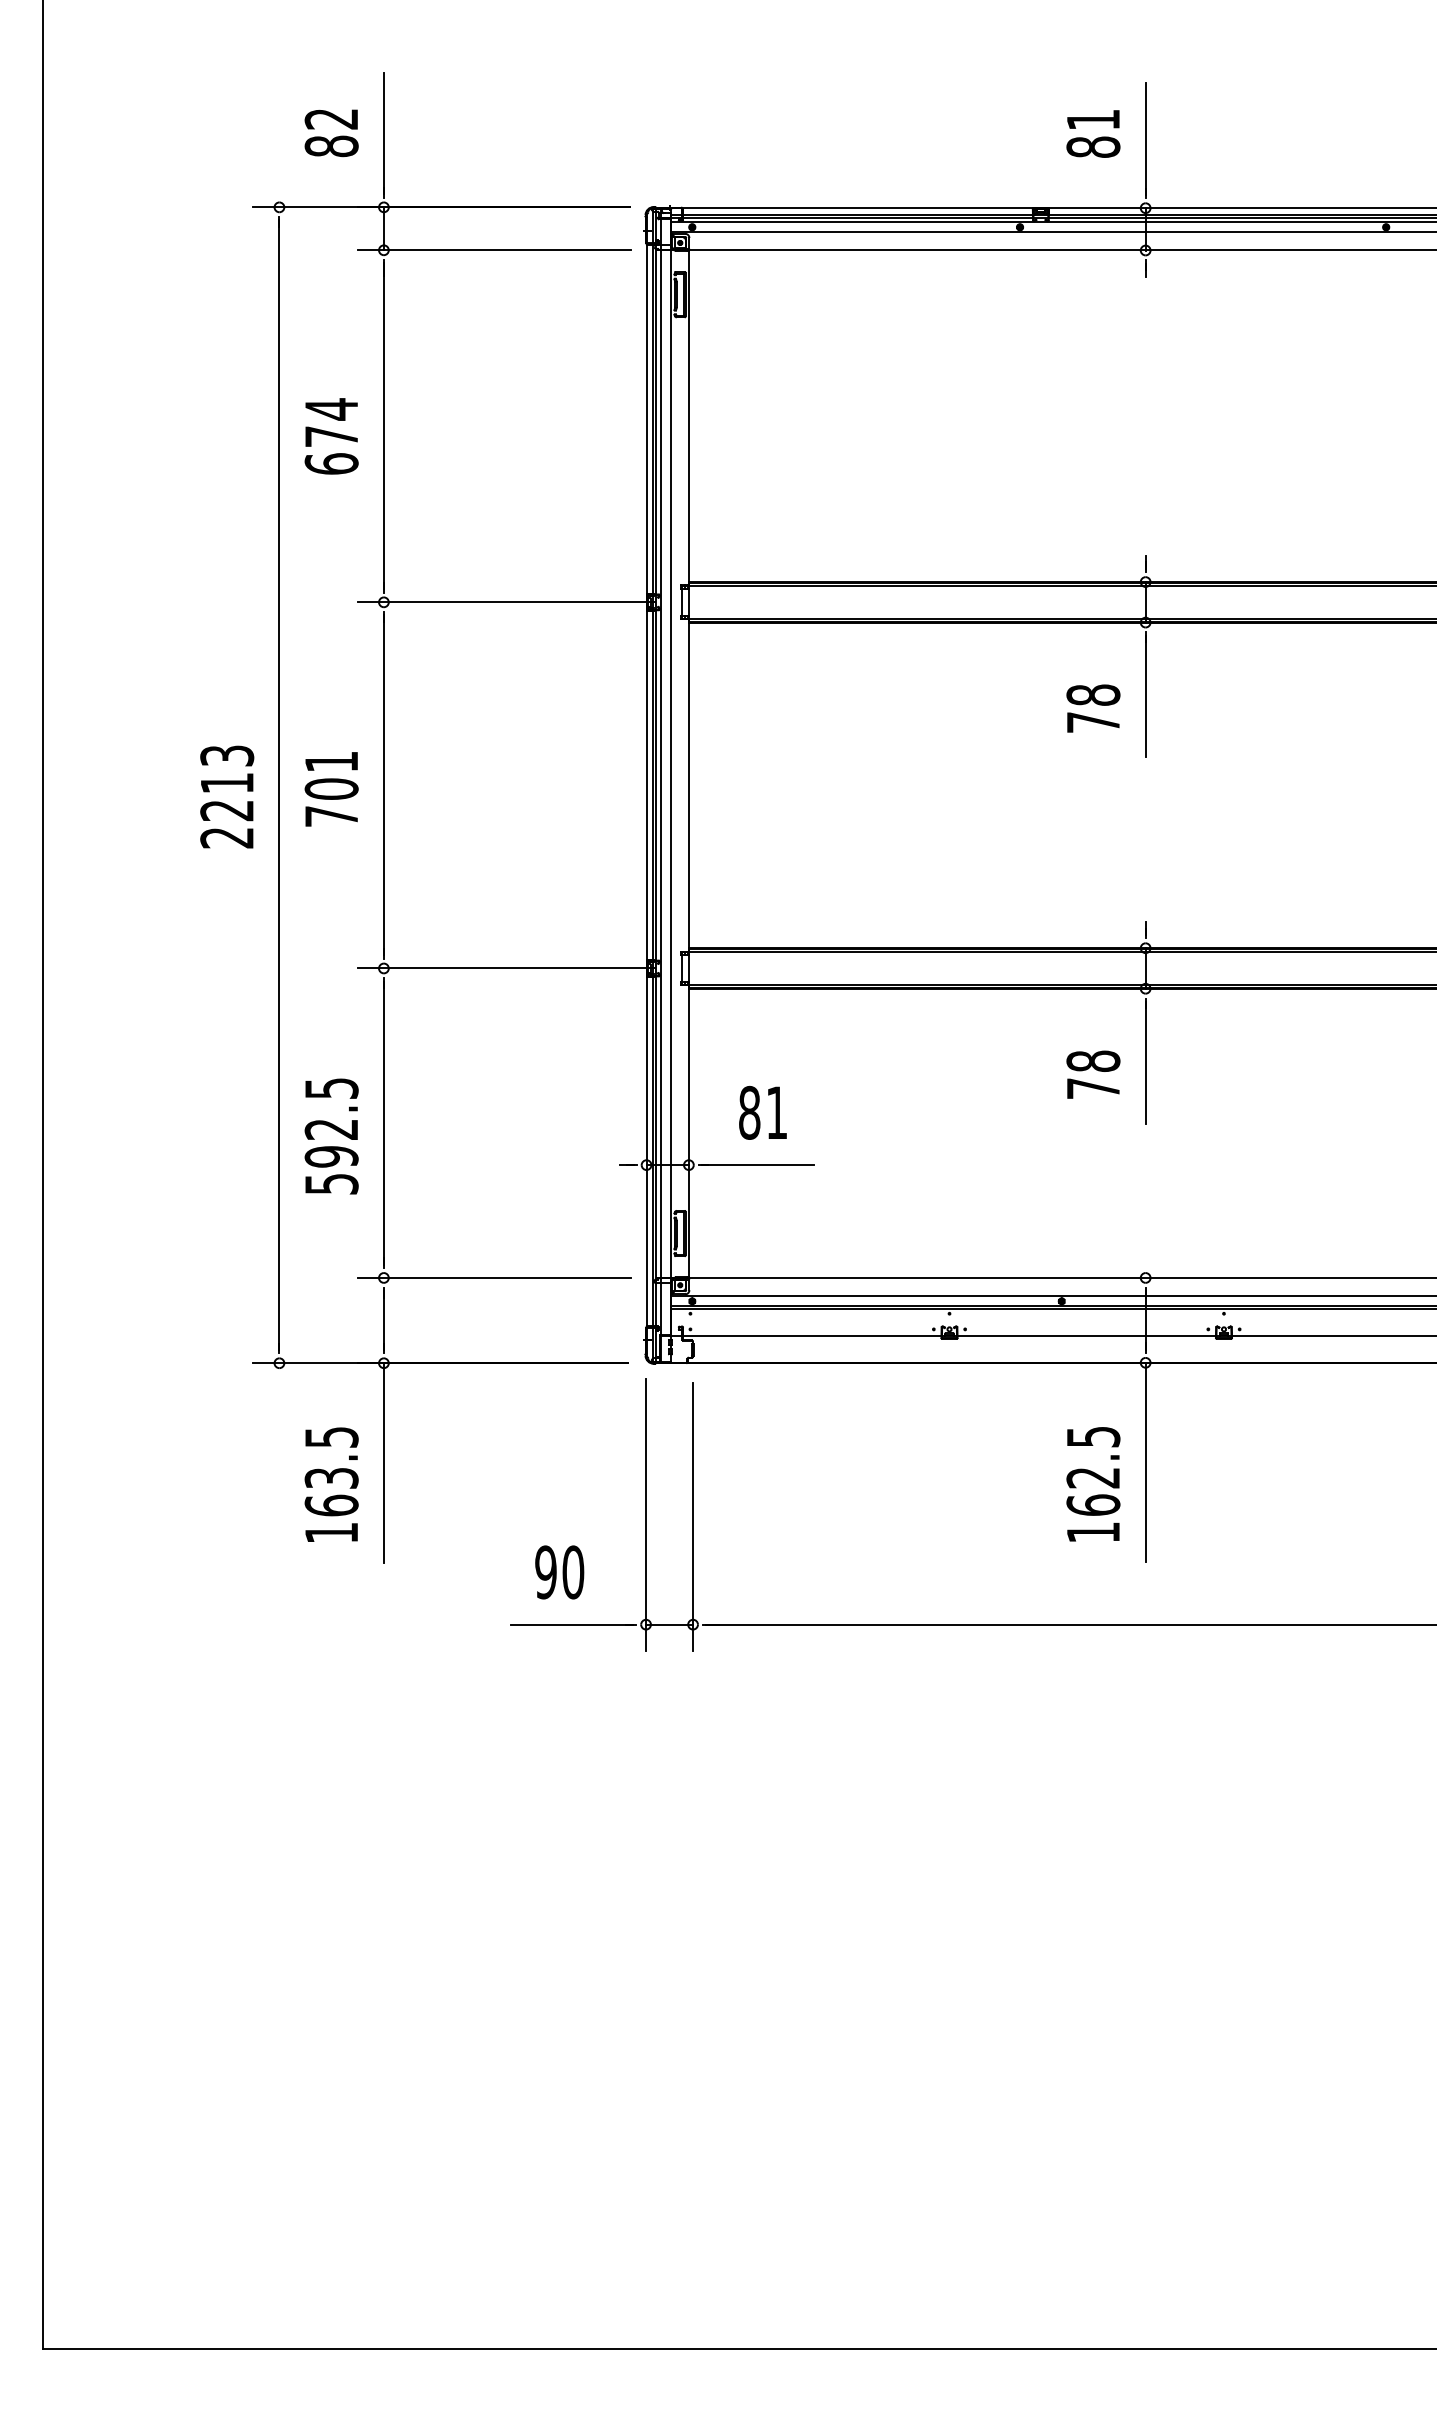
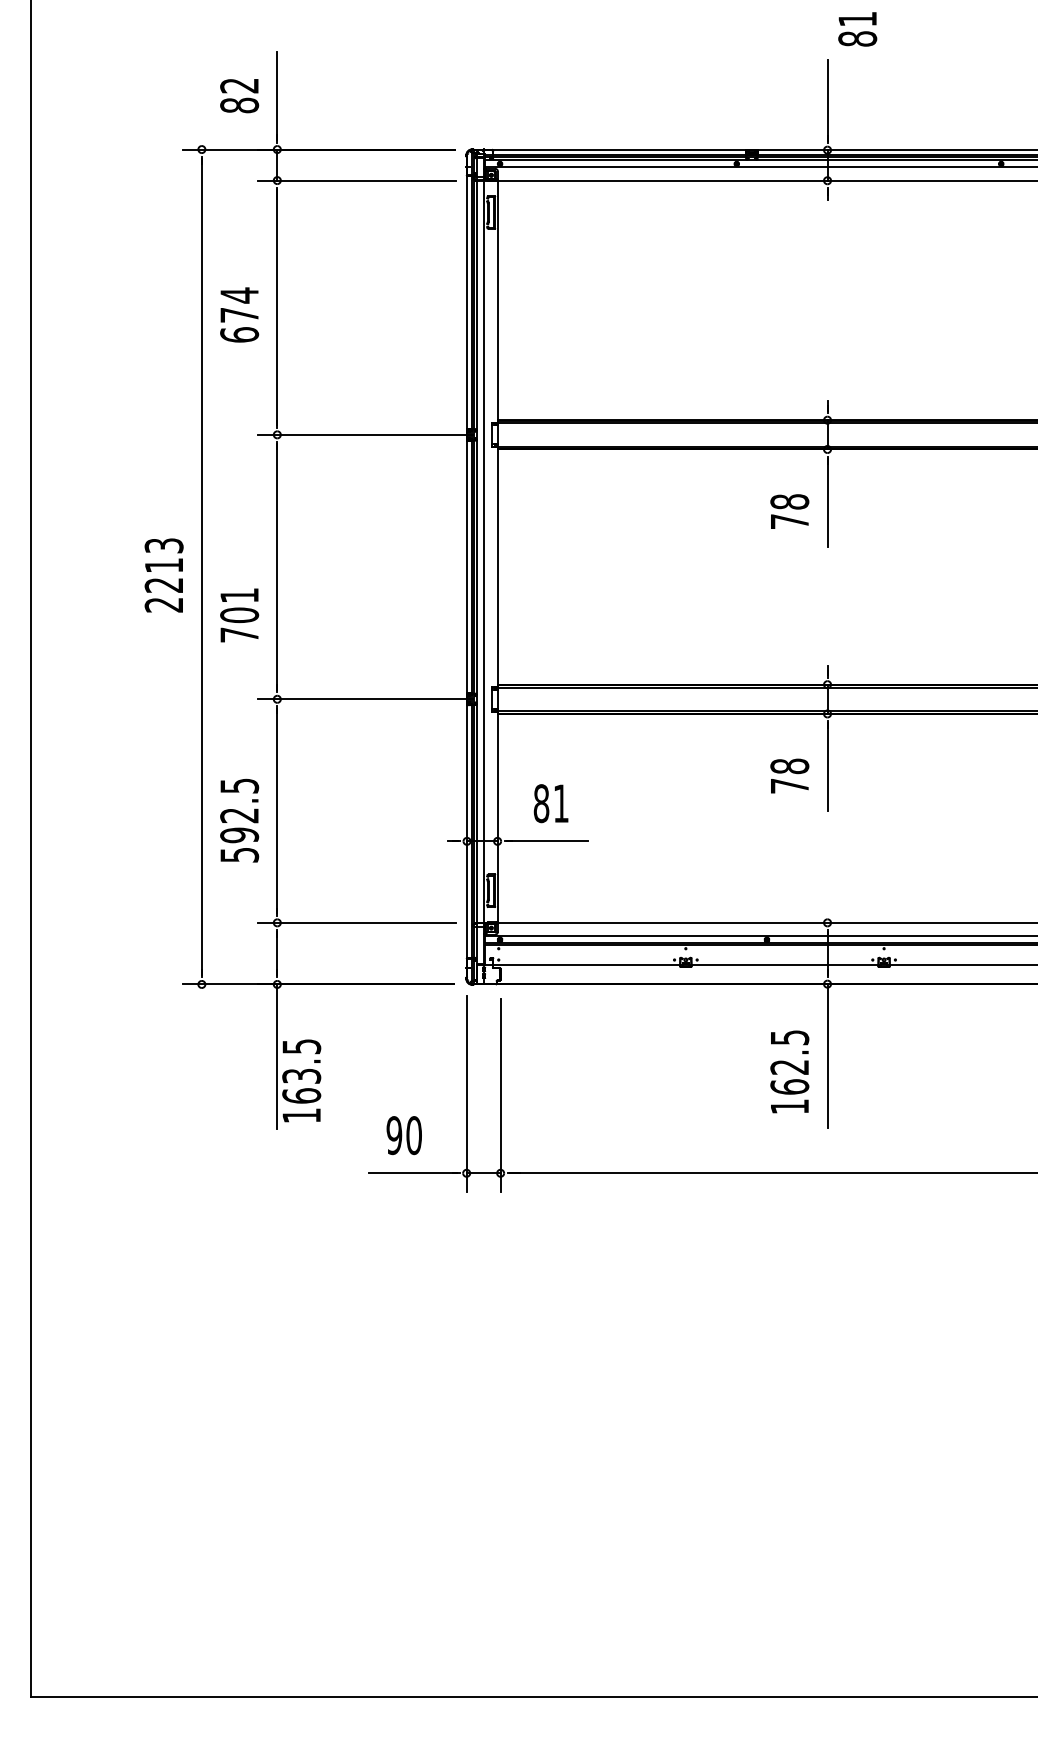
text: (1093, 133) -> (857, 29), moved
text: (331, 789) -> (239, 615), moved
text: (331, 1484) -> (301, 1080), moved

